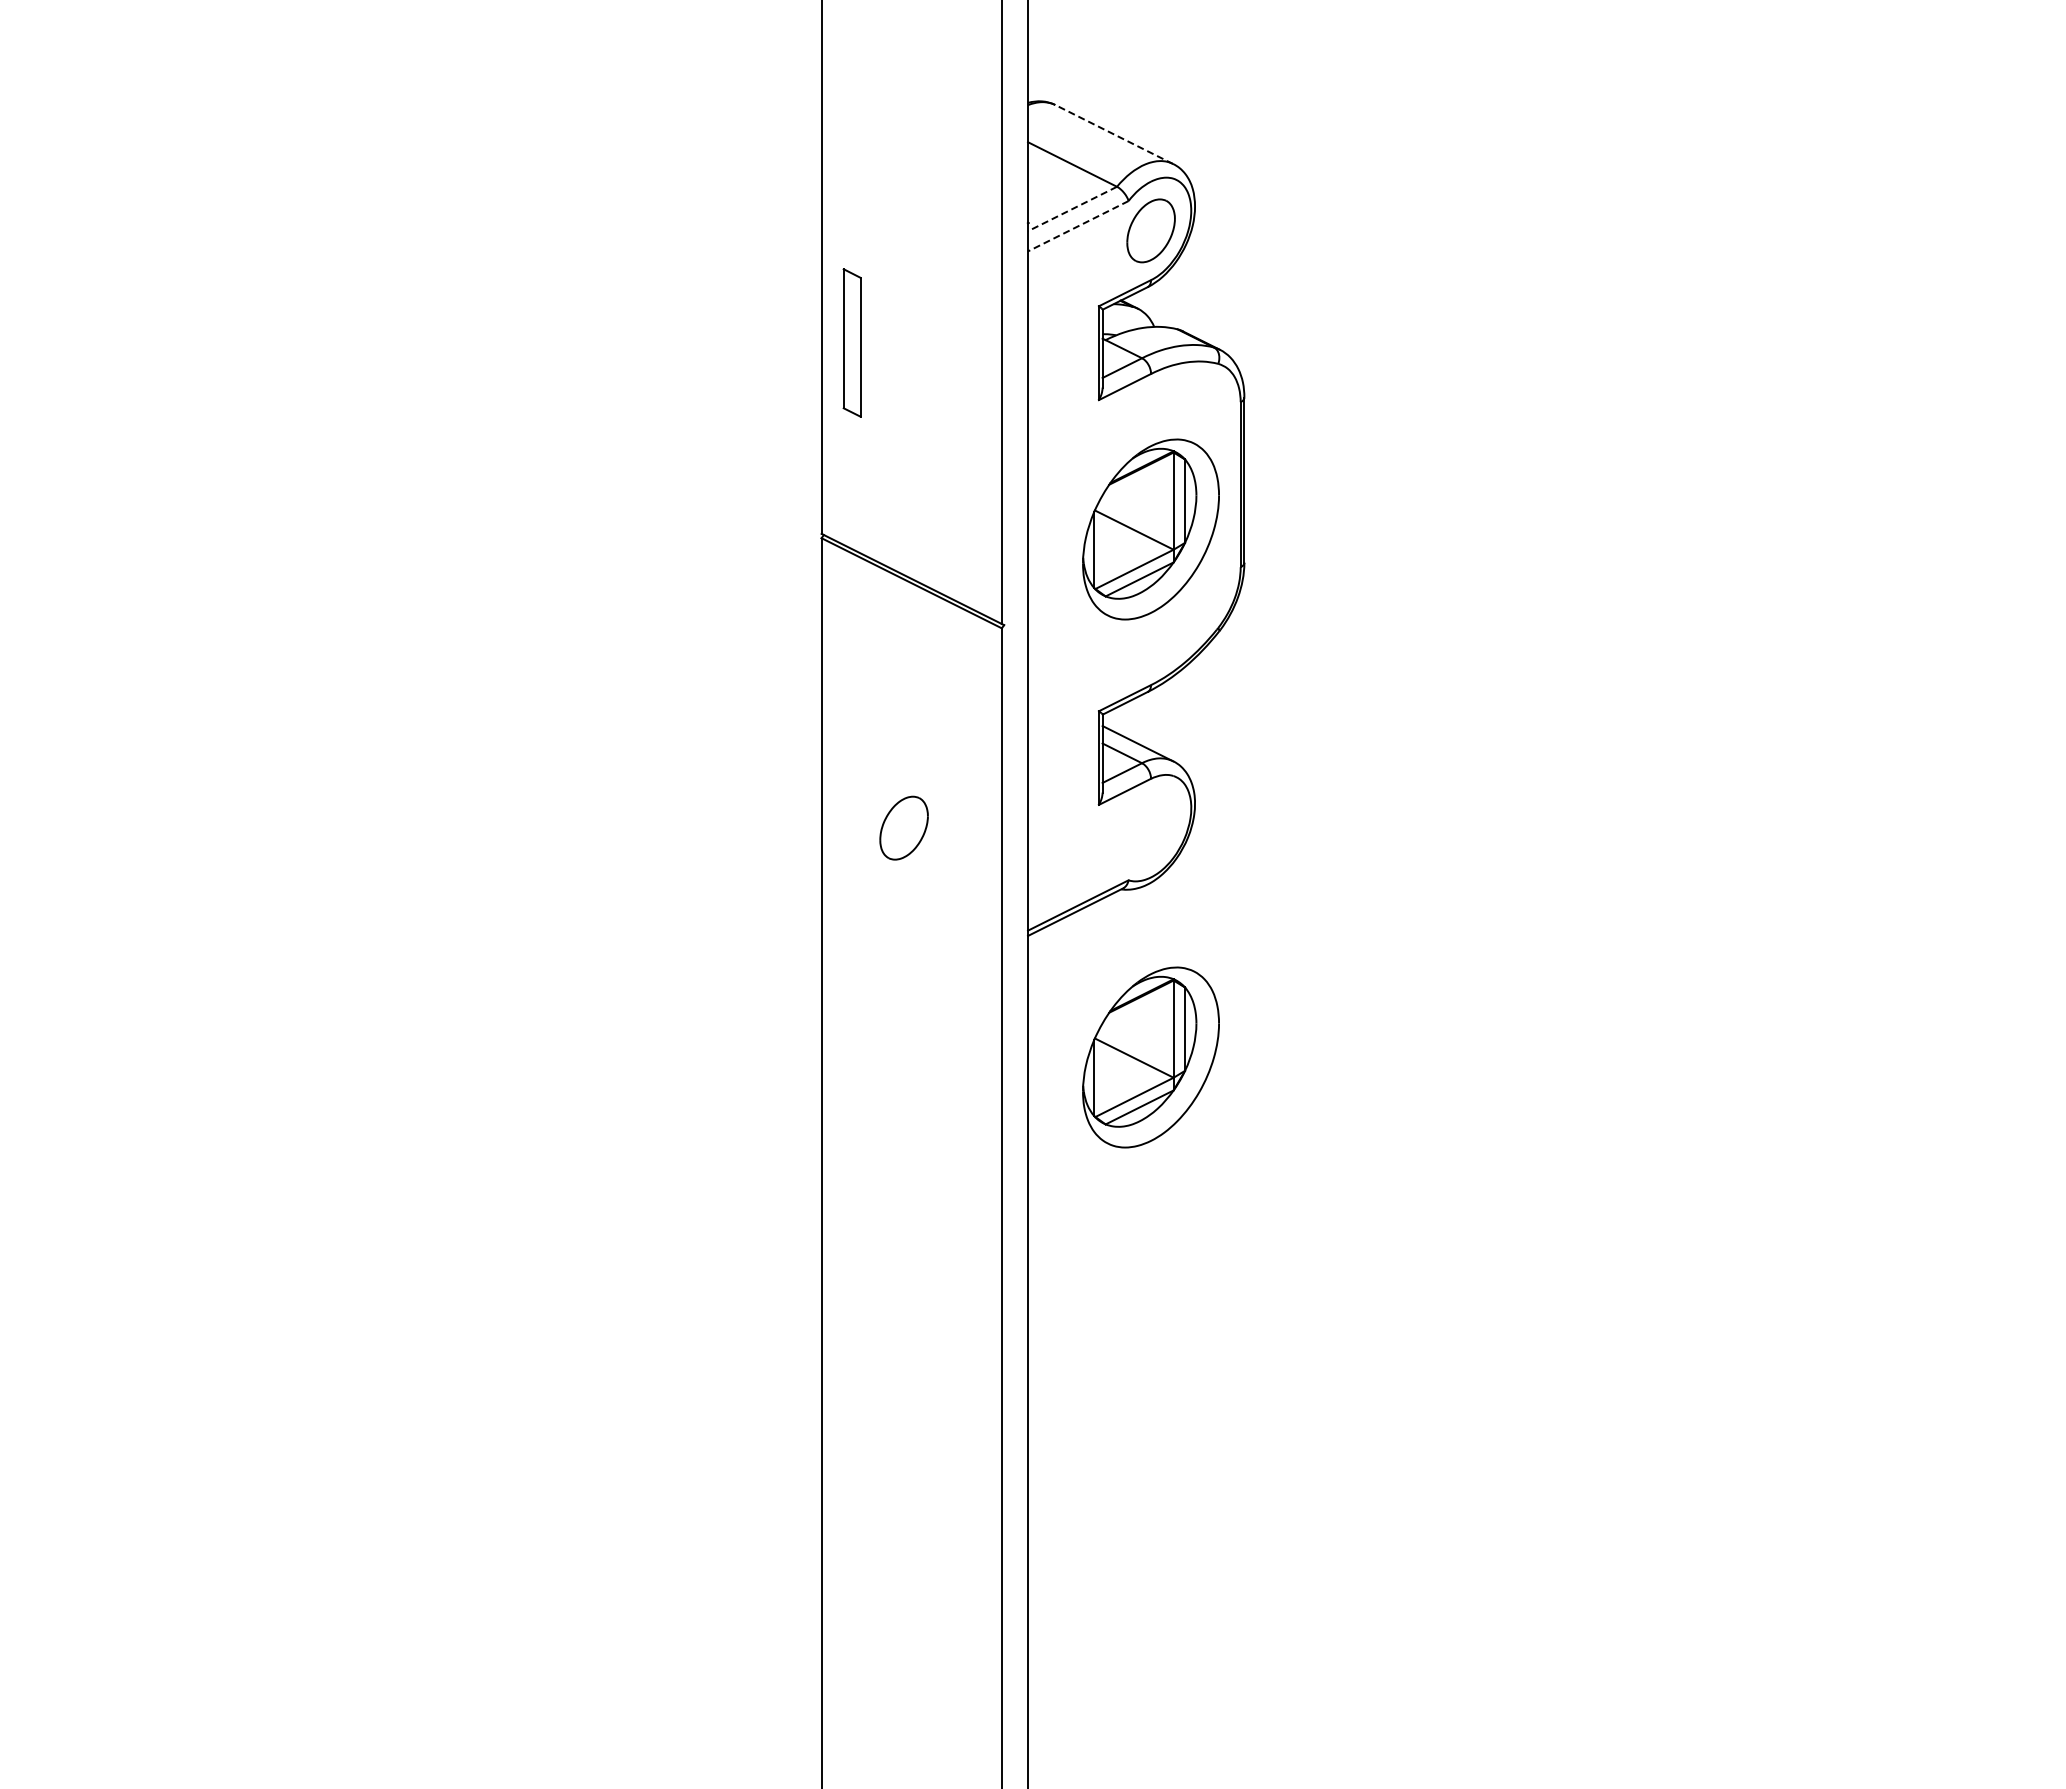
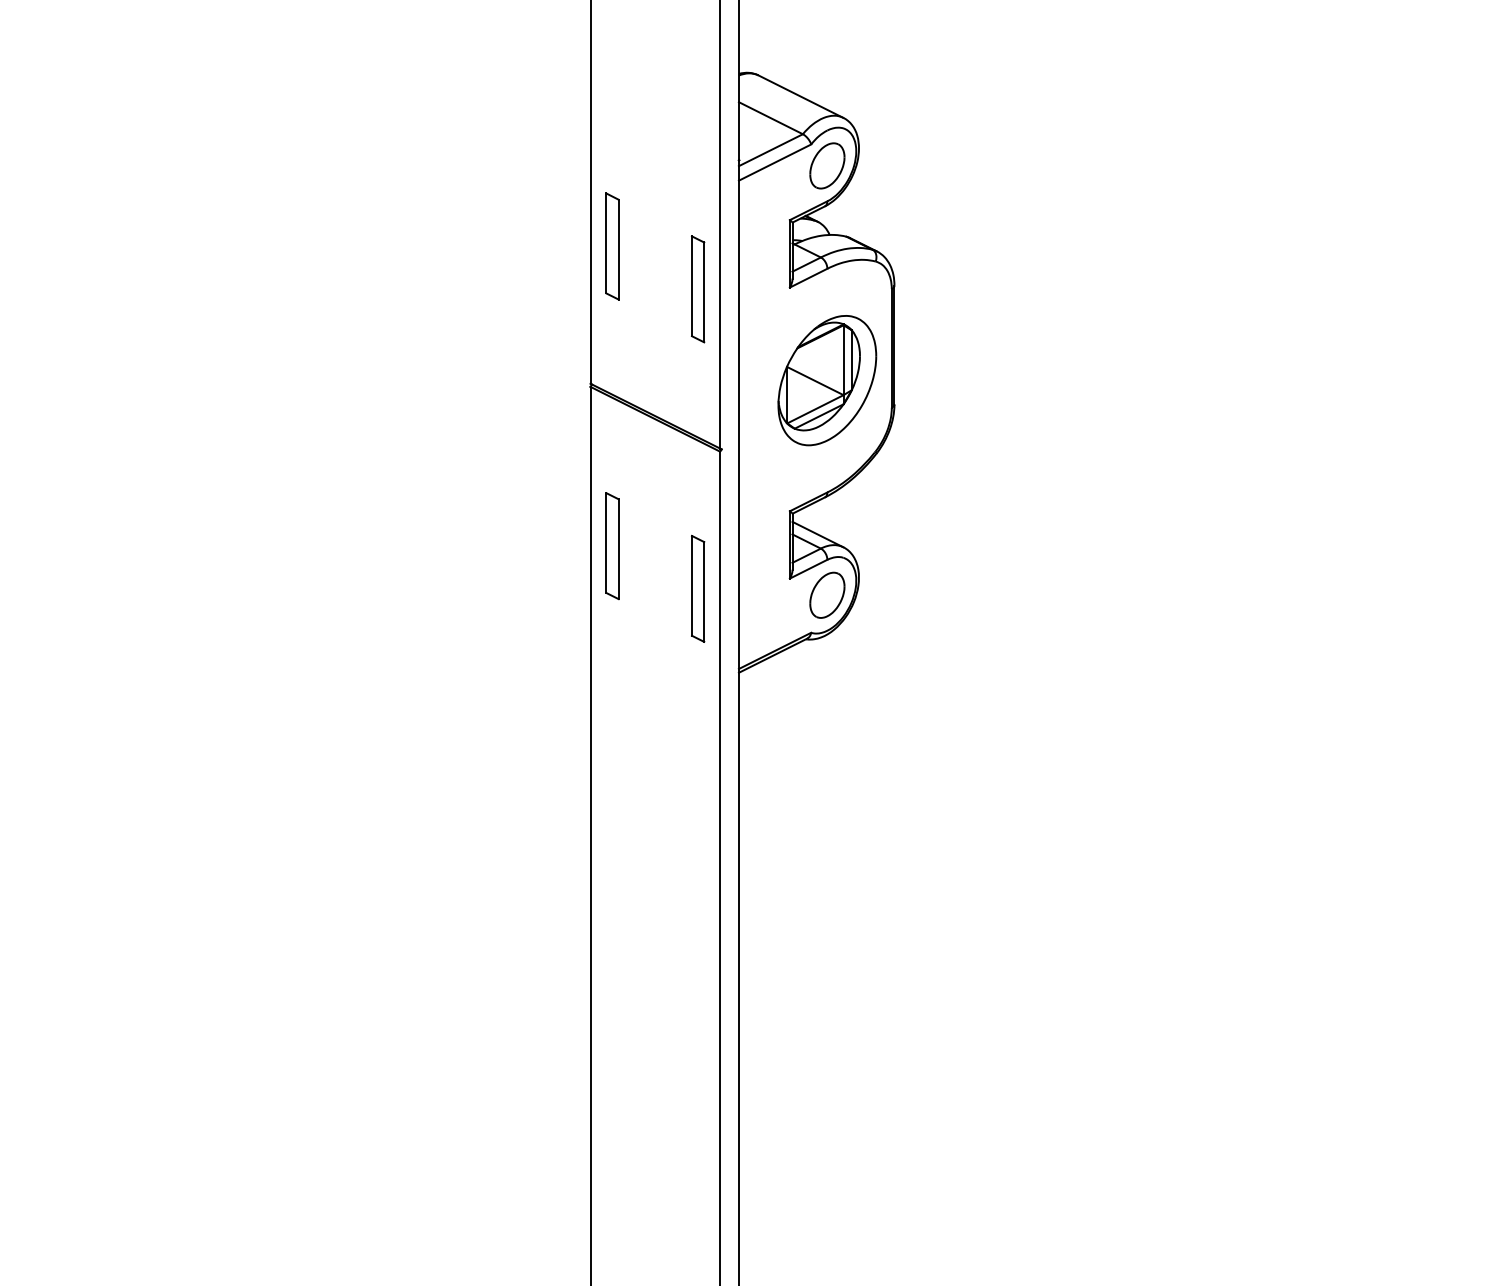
line: (1114, 134) -> (801, 96), dashed -> solid
line: (1072, 209) -> (770, 150), dashed -> solid
line: (1077, 226) -> (774, 162), dashed -> solid
part: (970, 402) -> (697, 289), added
part: (851, 759) -> (612, 545), added
part: (970, 818) -> (697, 588), added
part: (903, 827) -> (826, 594), moved
part: (1150, 1057) -> (826, 760), removed

